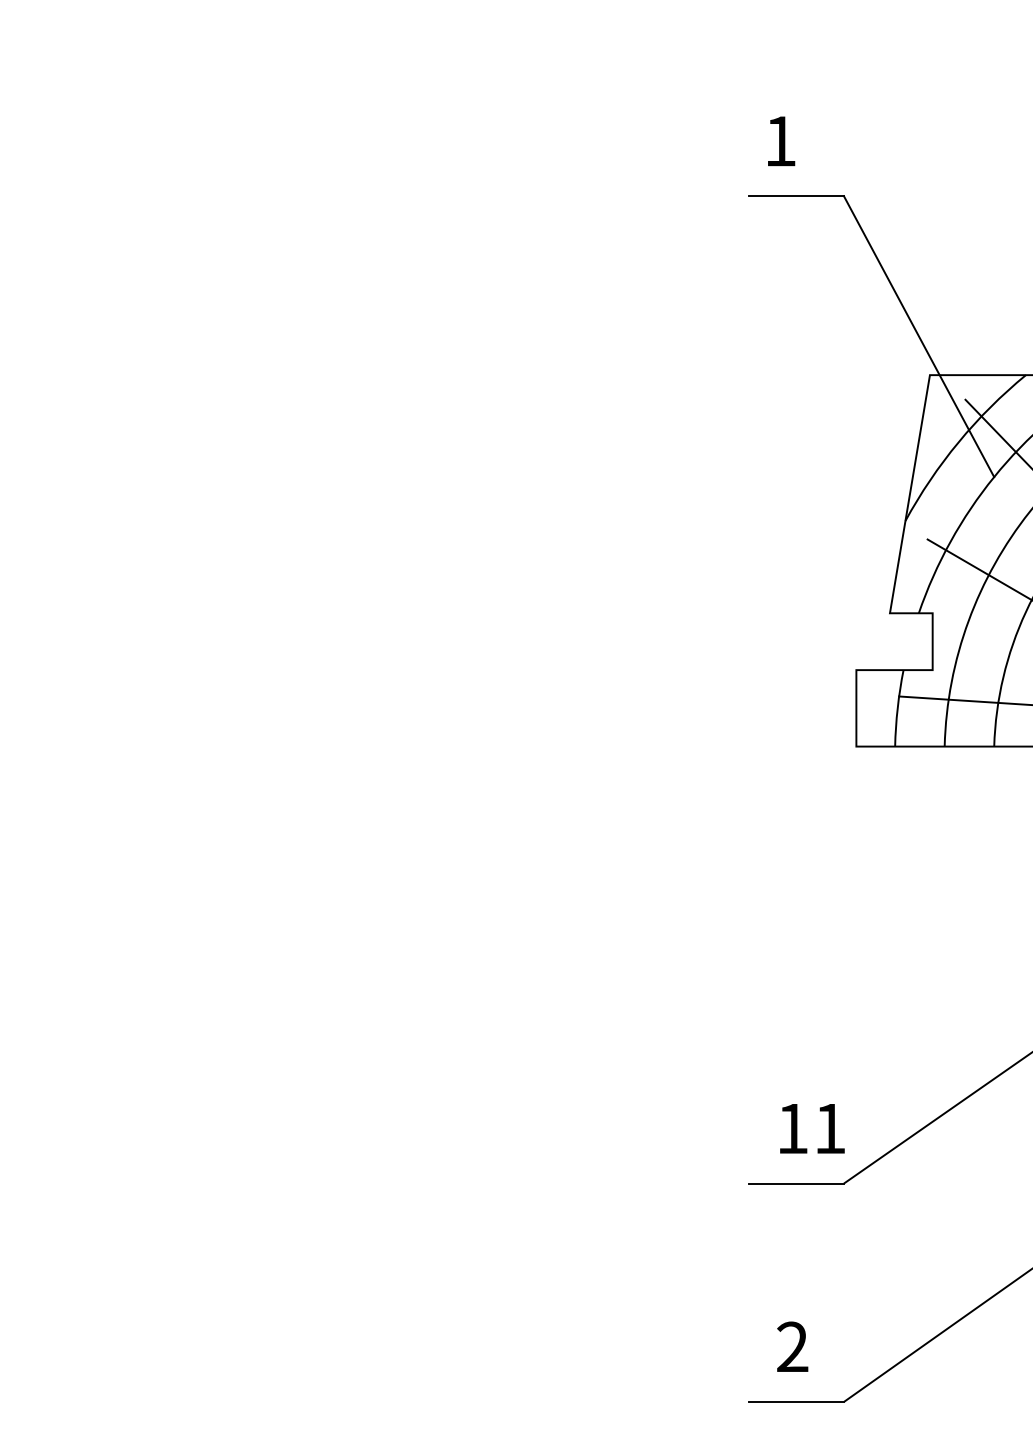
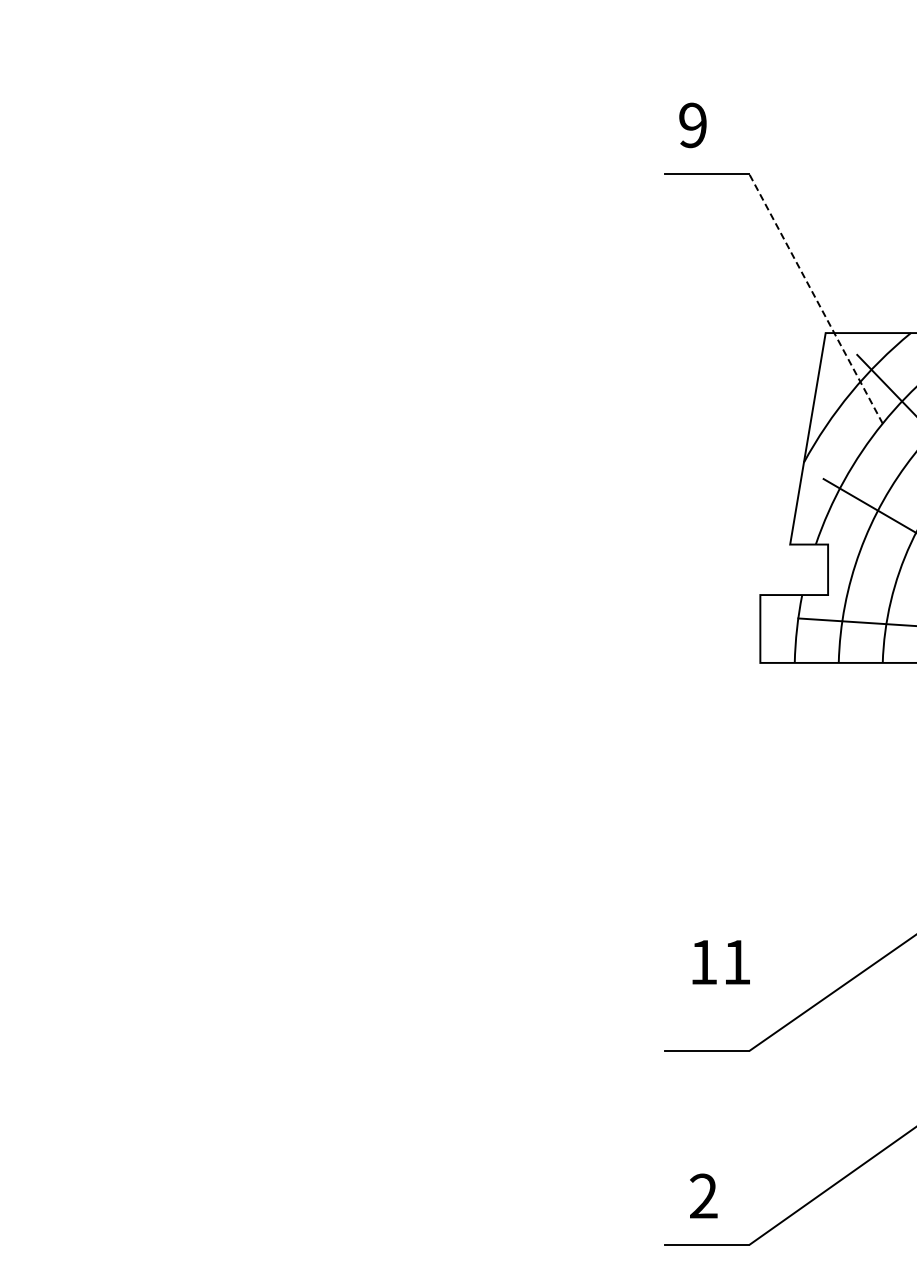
text: (779, 141) -> (692, 125), 1 -> 9
line: (918, 336) -> (815, 298), solid -> dashed
text: (811, 1128) -> (720, 962), moved

